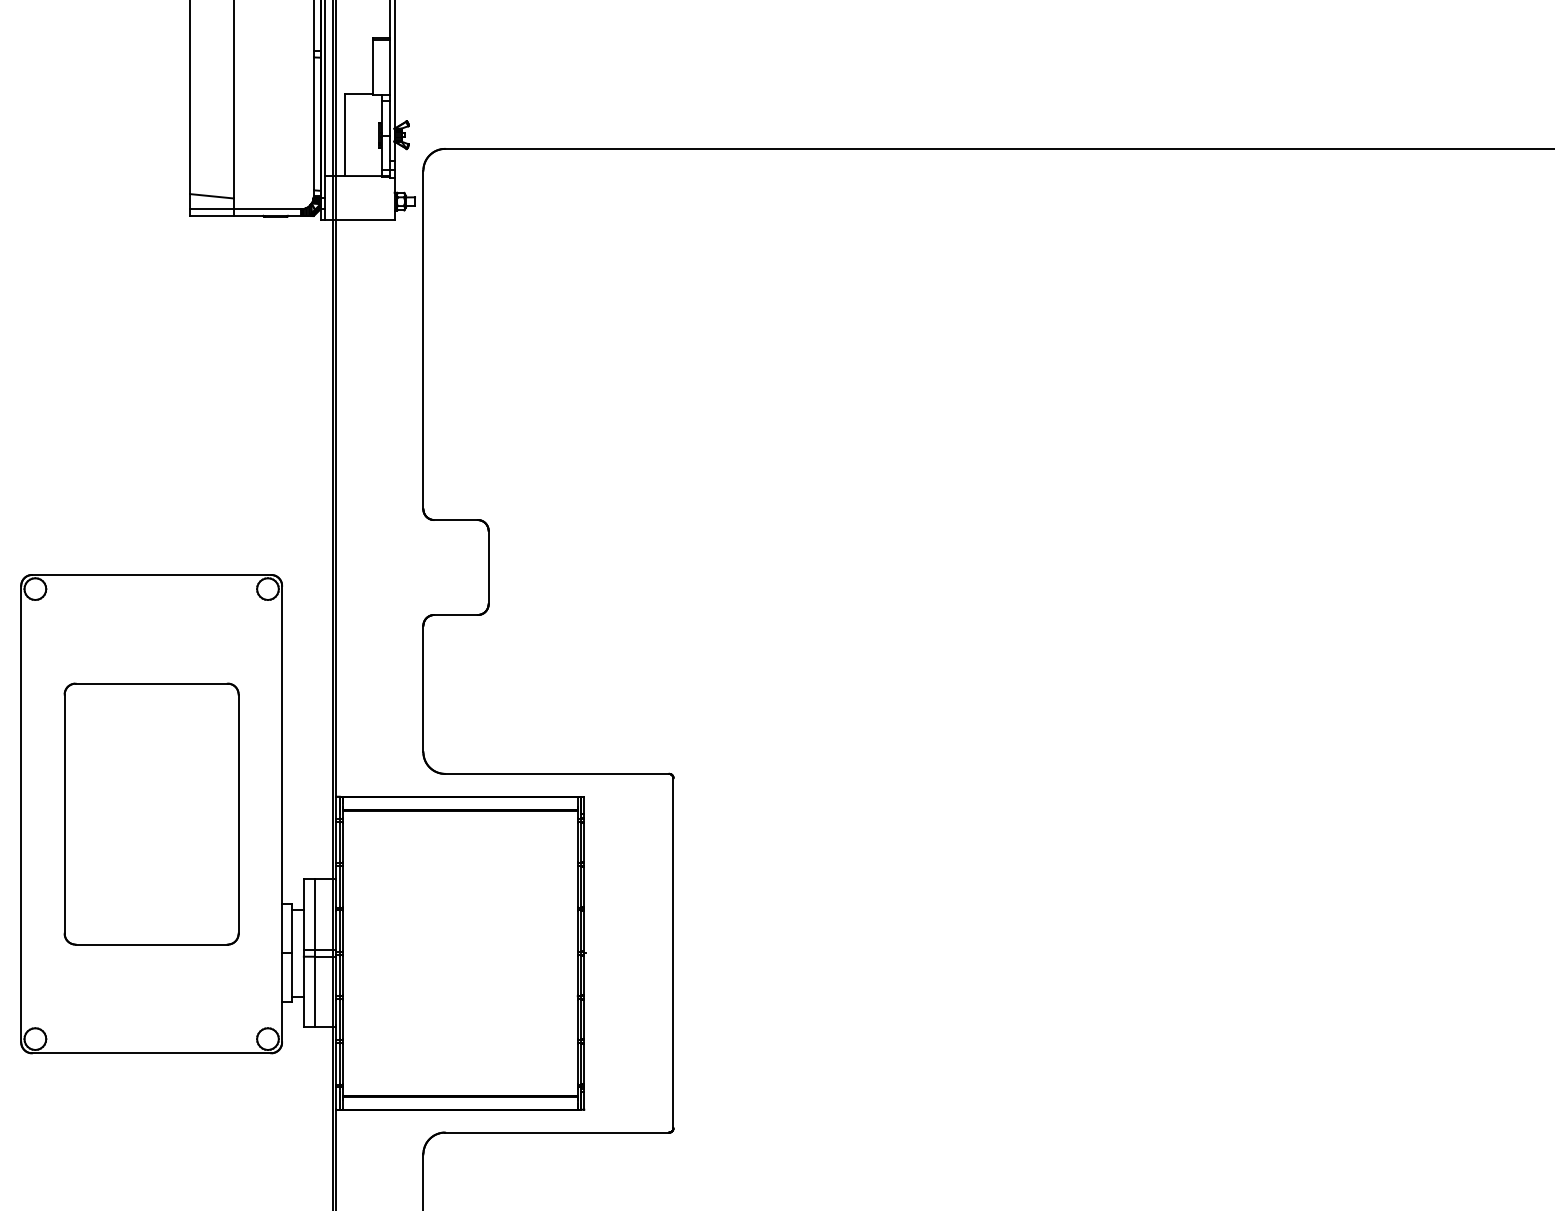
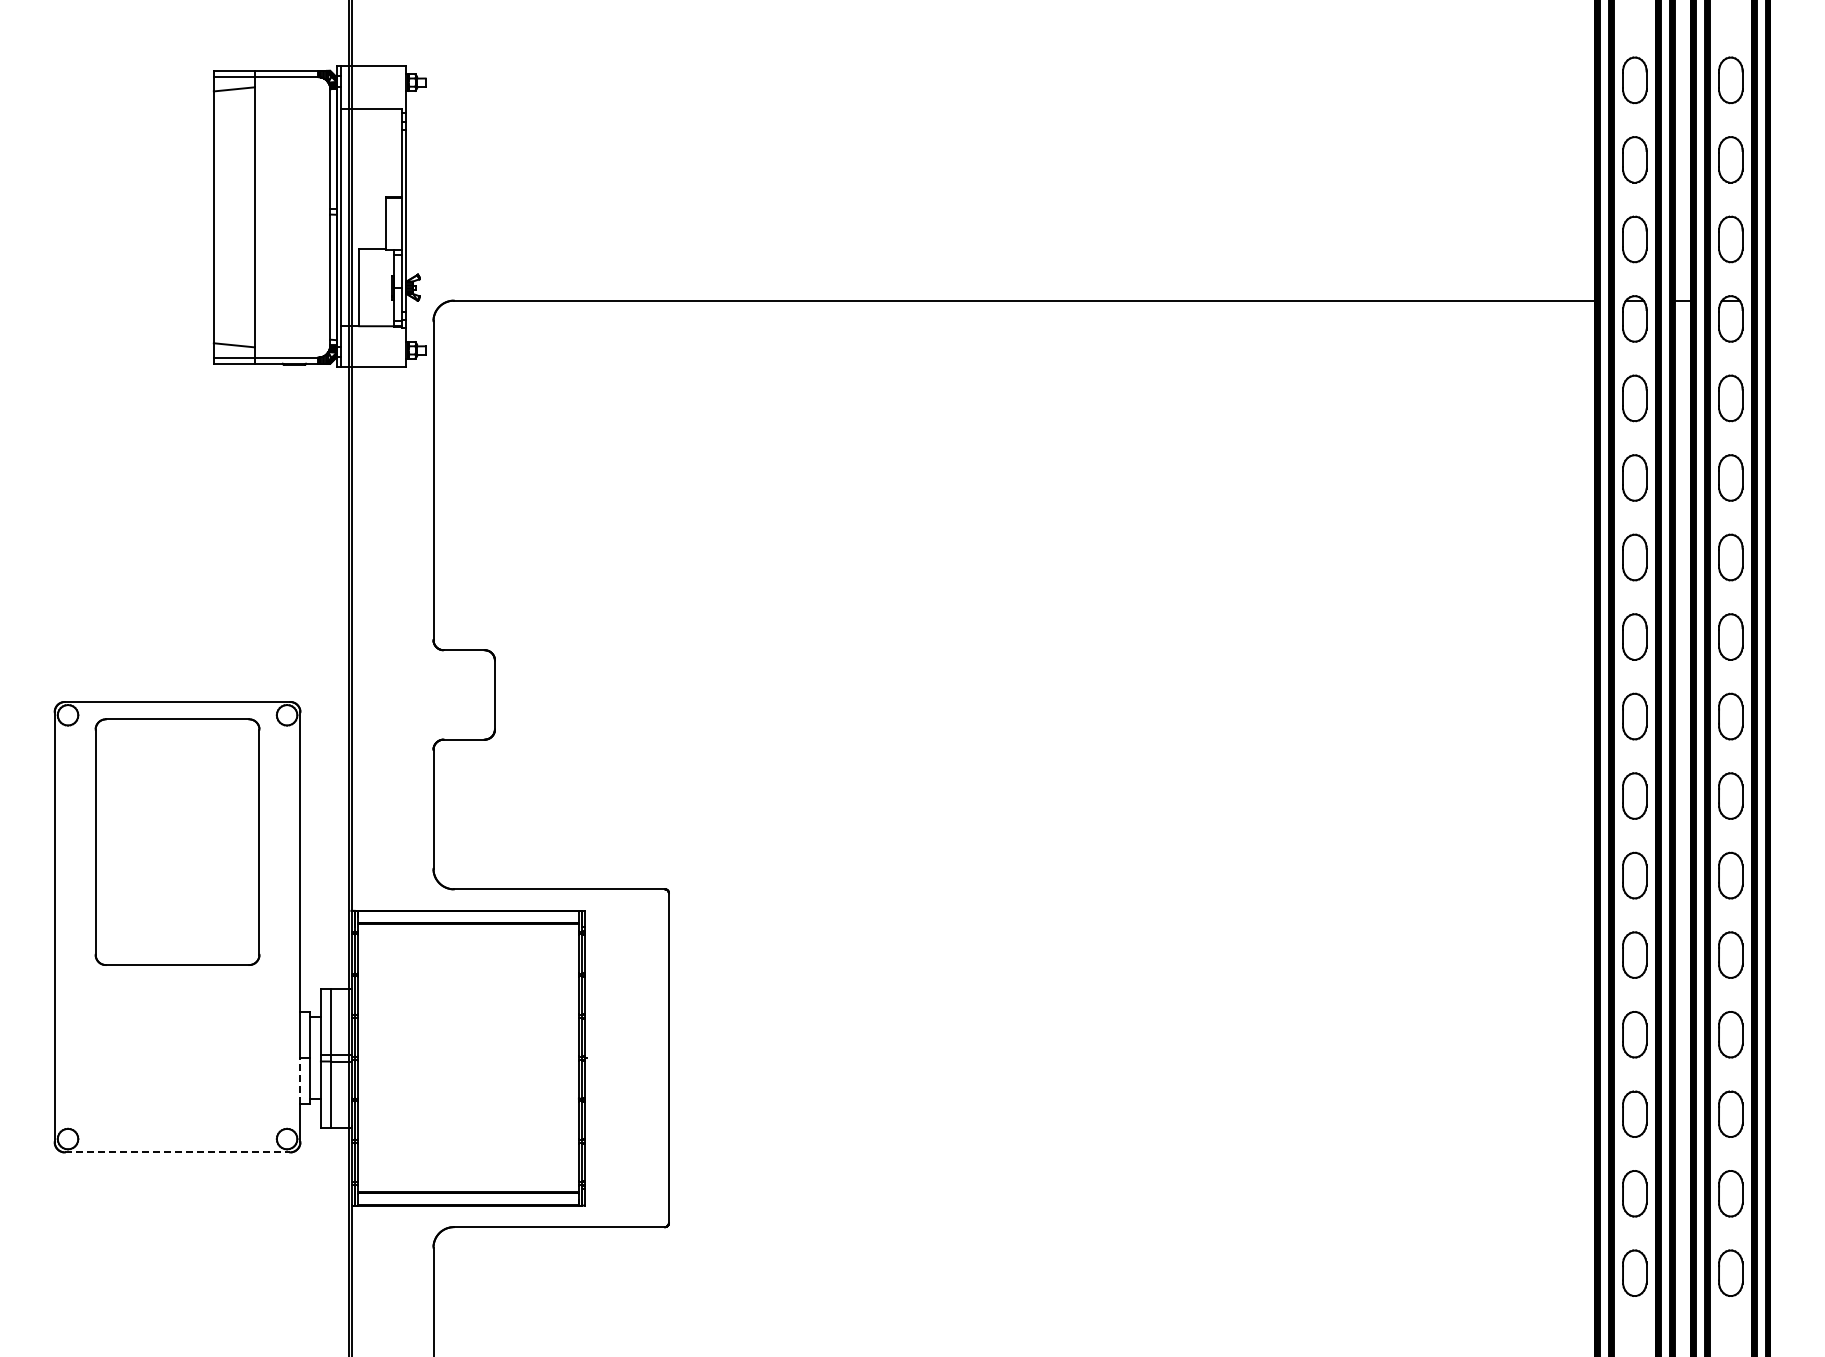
part: (151, 813) -> (177, 841), moved
line: (282, 976) -> (300, 1080), solid -> dashed
line: (151, 1053) -> (177, 1152), solid -> dashed

